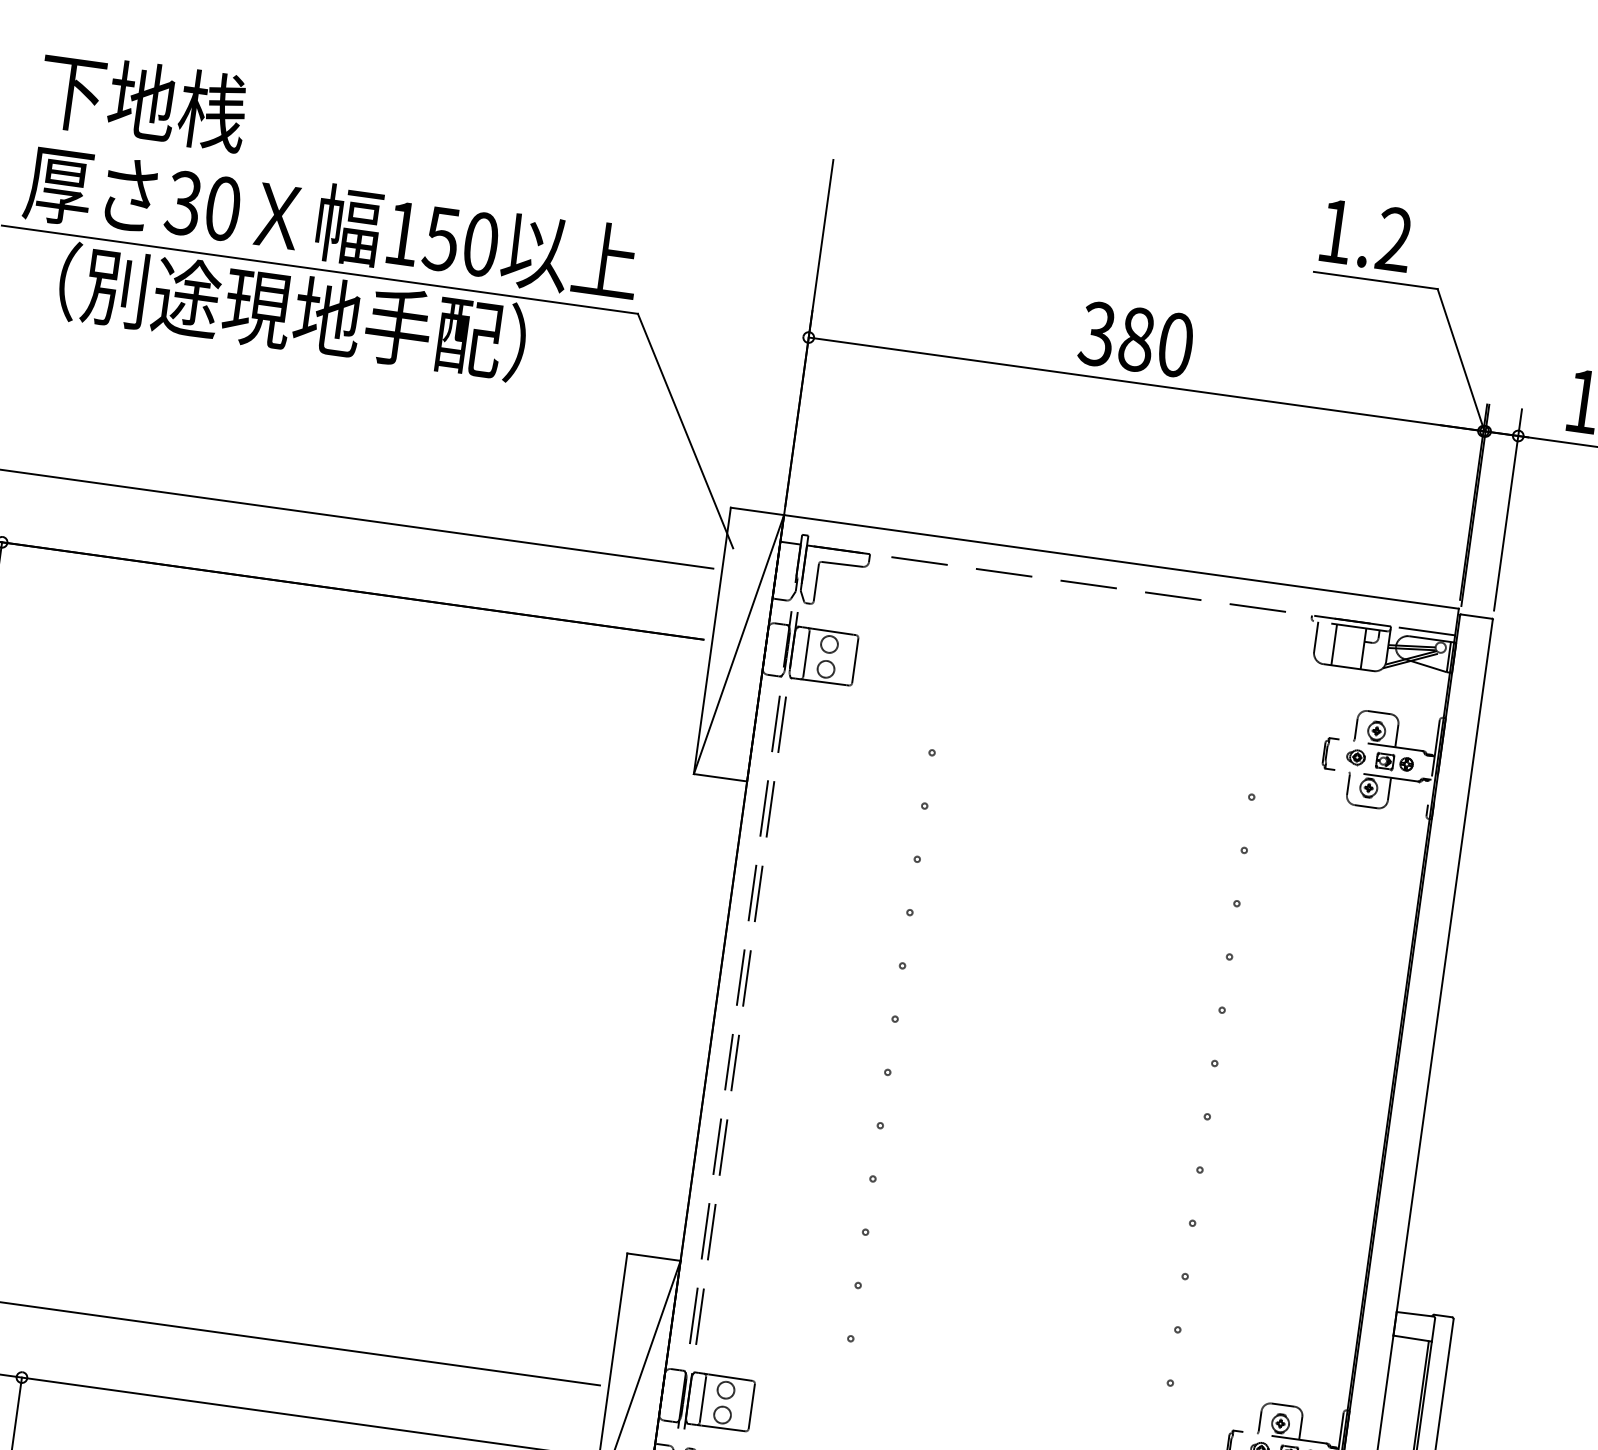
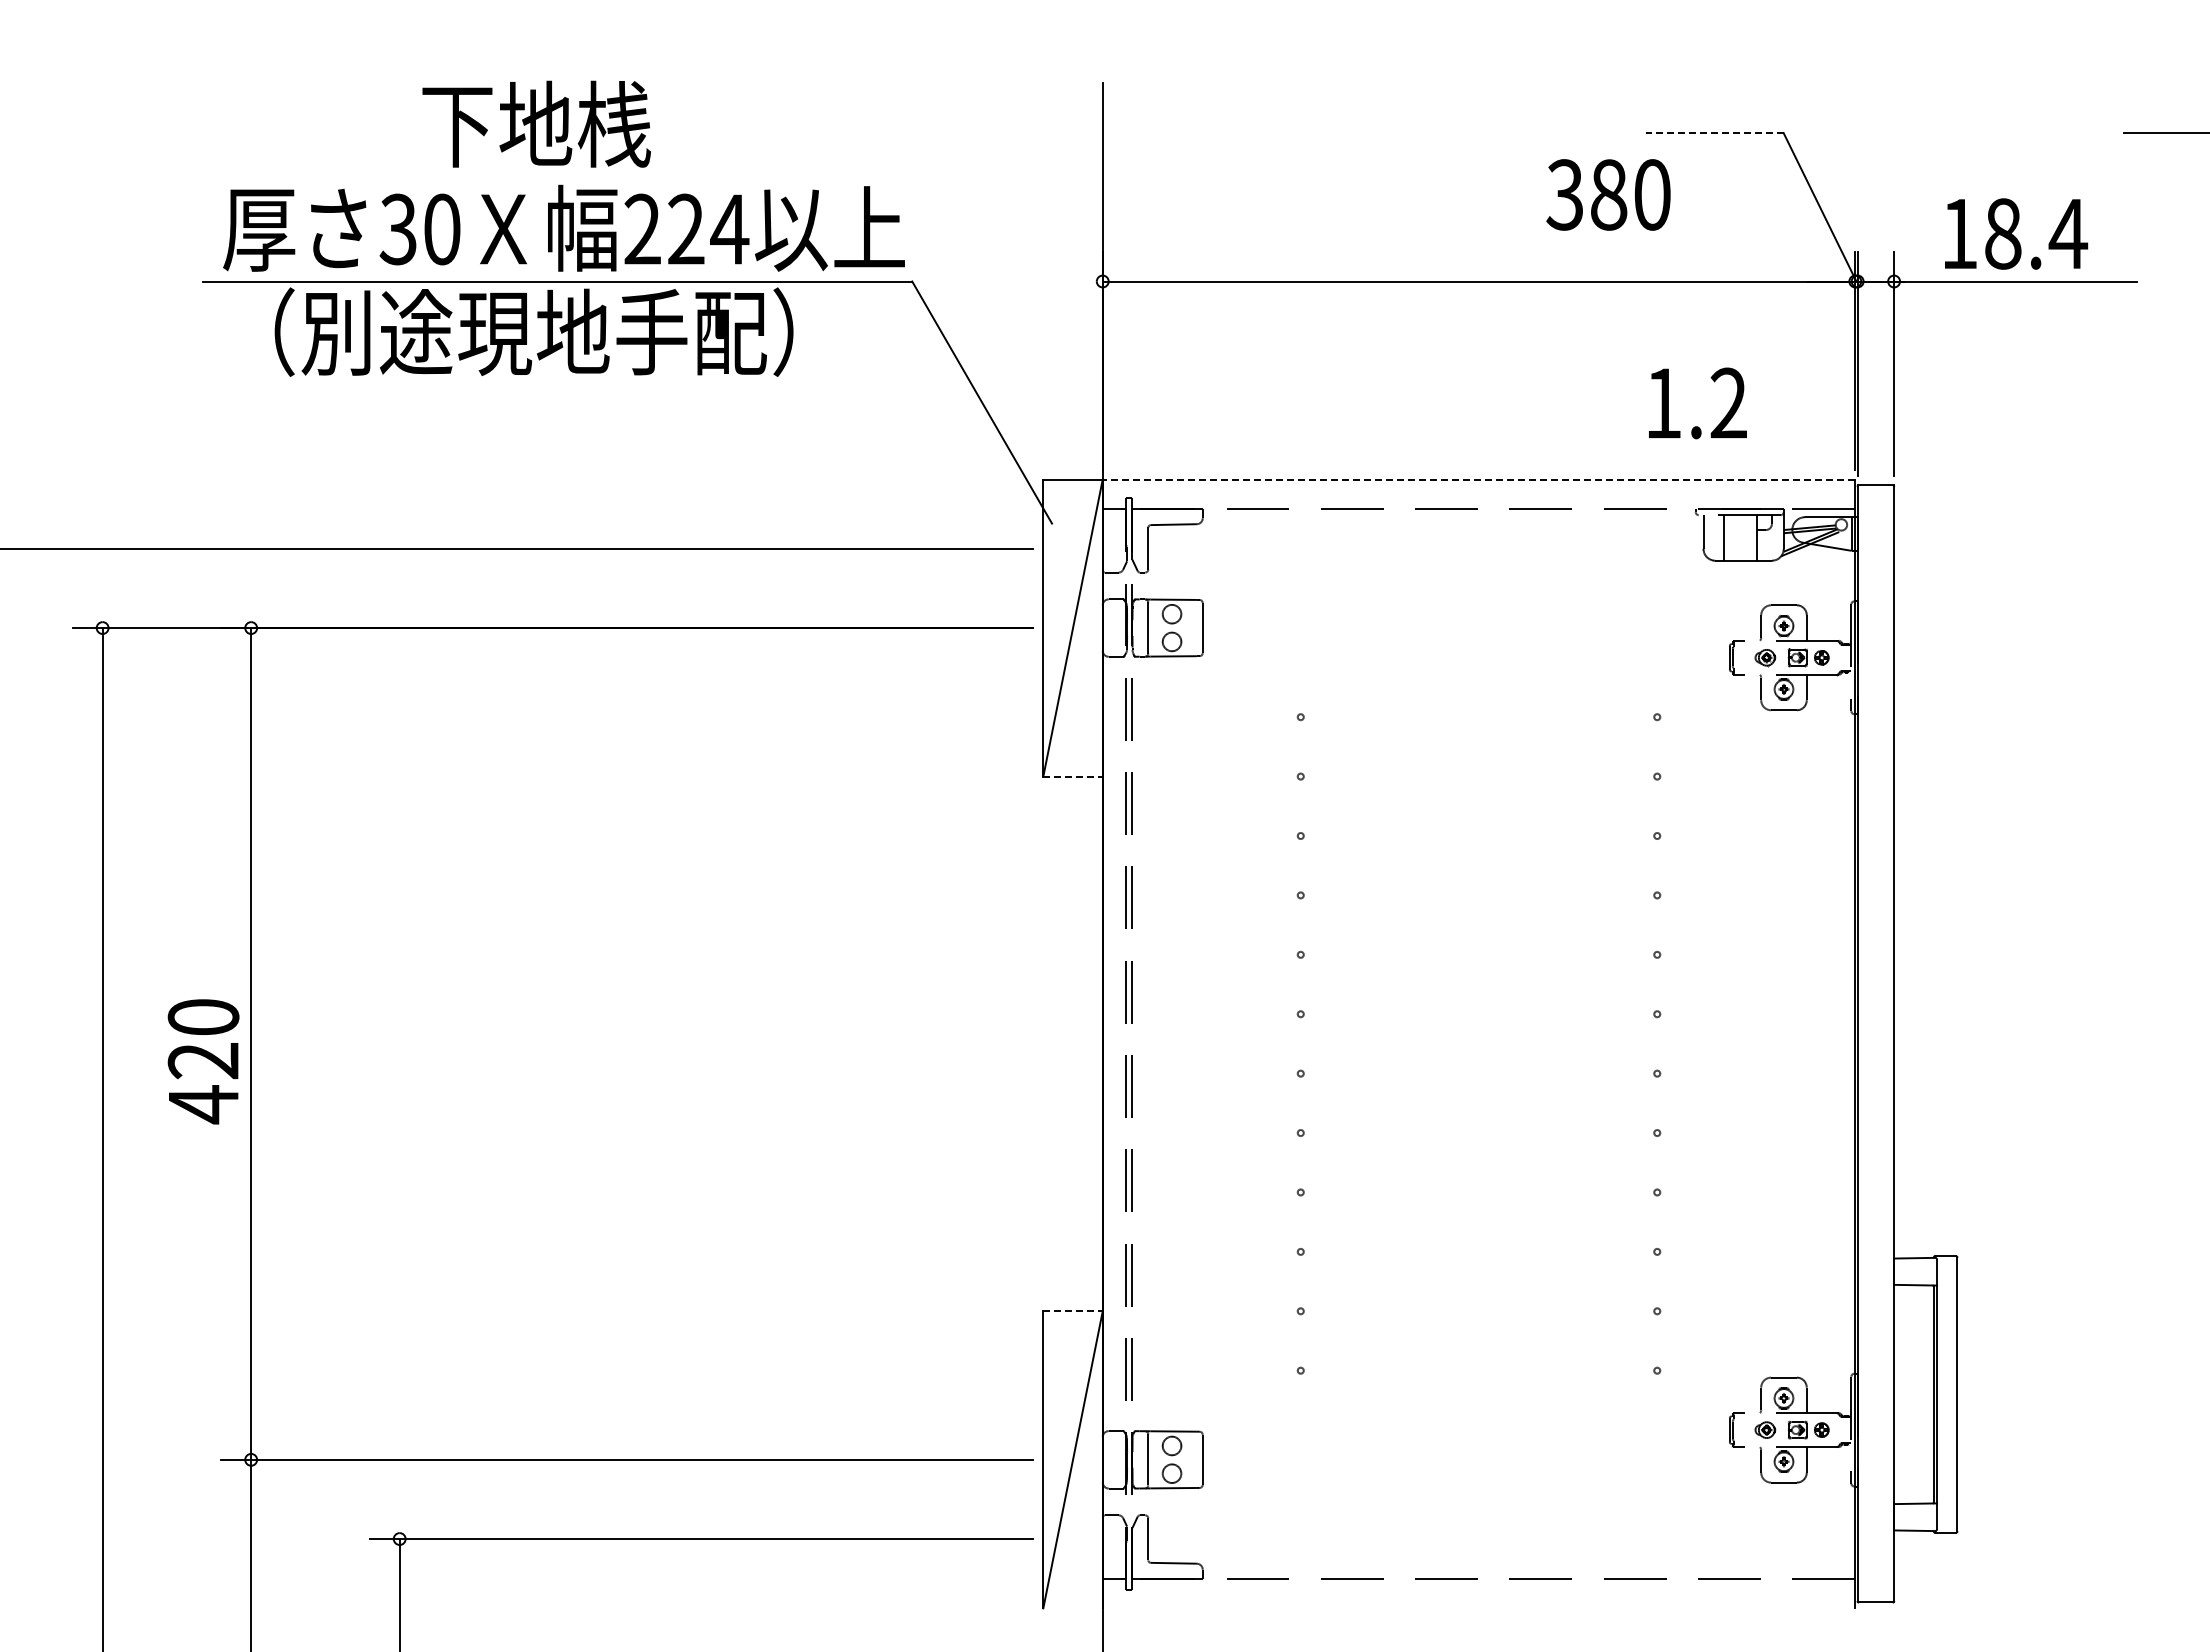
text: (143, 100) -> (536, 123), moved
text: (1366, 235) -> (1697, 403), moved
text: (442, 239) -> (686, 229), 150 -> 224
line: (1375, 280) -> (1714, 132), solid -> dashed
text: (1136, 339) -> (1608, 194), moved
line: (1121, 561) -> (1478, 479), solid -> dashed
line: (720, 777) -> (1073, 776), solid -> dashed
line: (654, 1257) -> (1073, 1311), solid -> dashed

